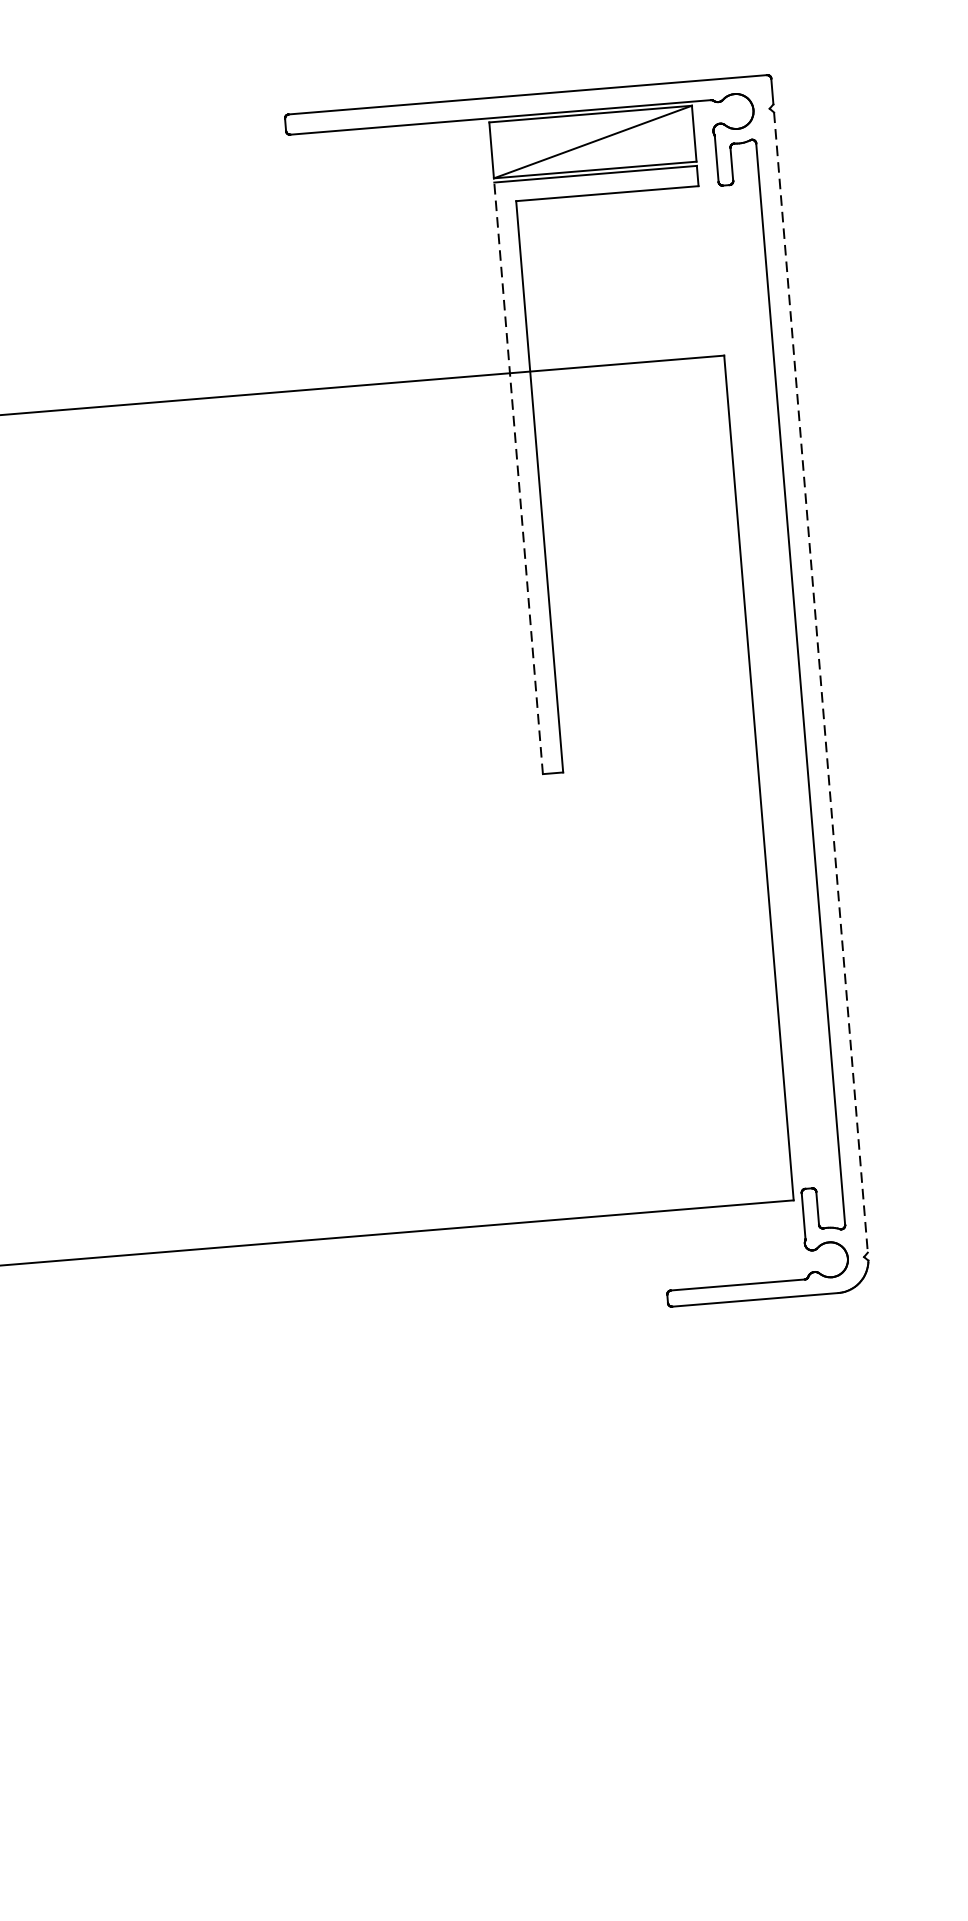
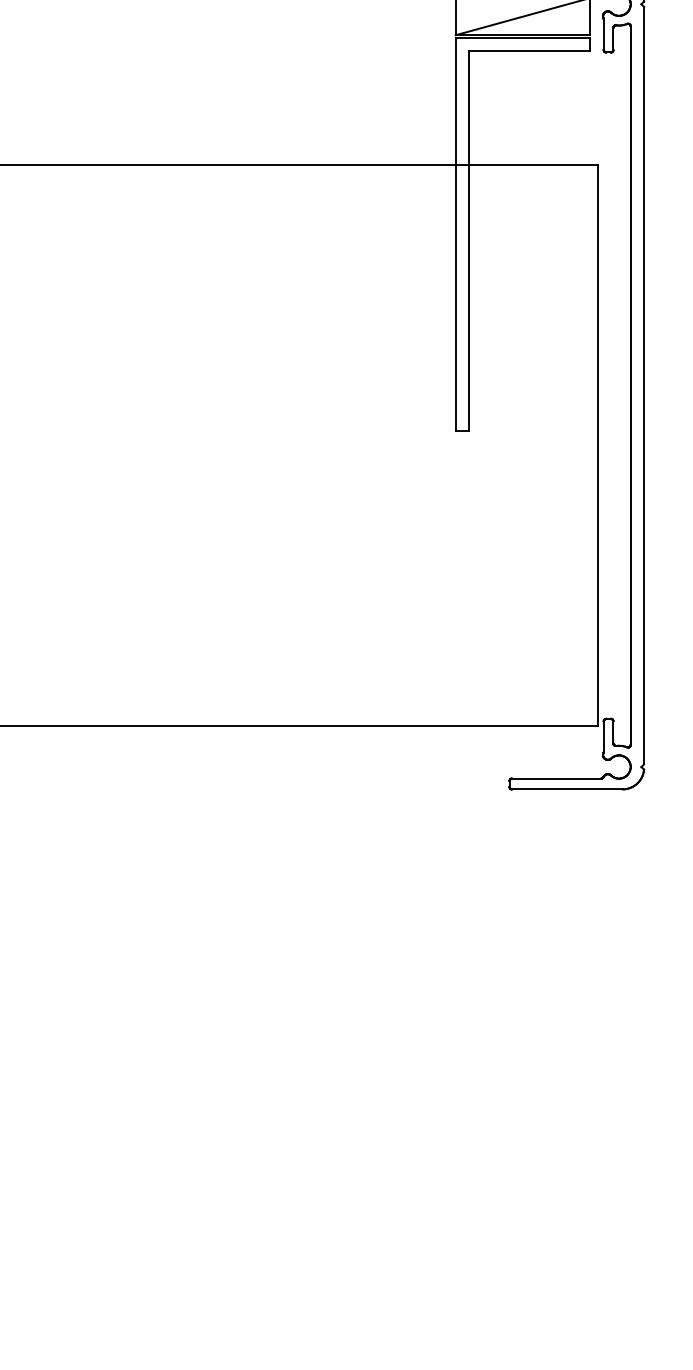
line: (518, 478) -> (455, 234), dashed -> solid
line: (821, 682) -> (644, 385), dashed -> solid

